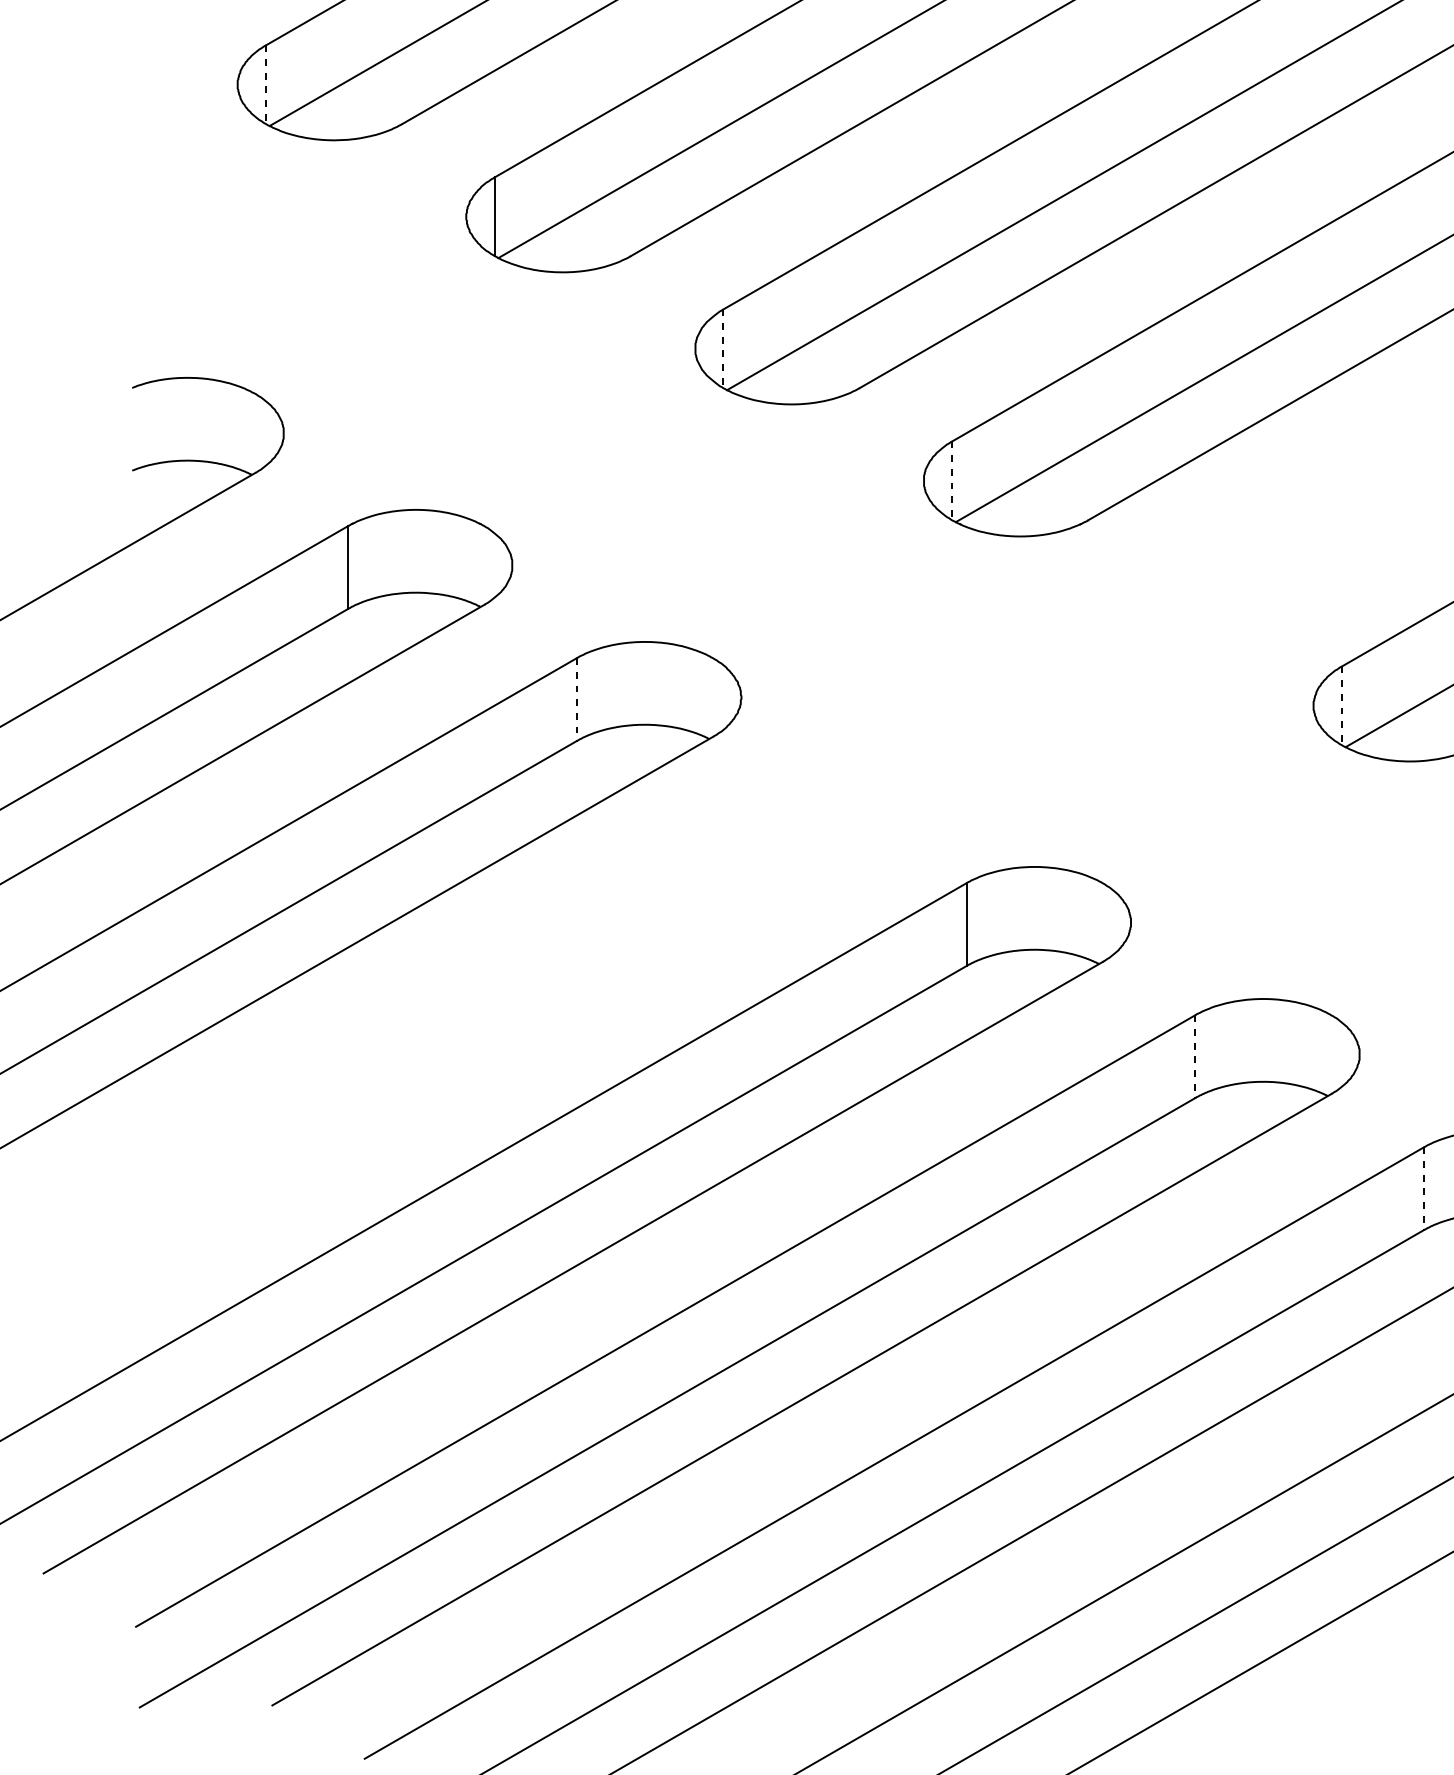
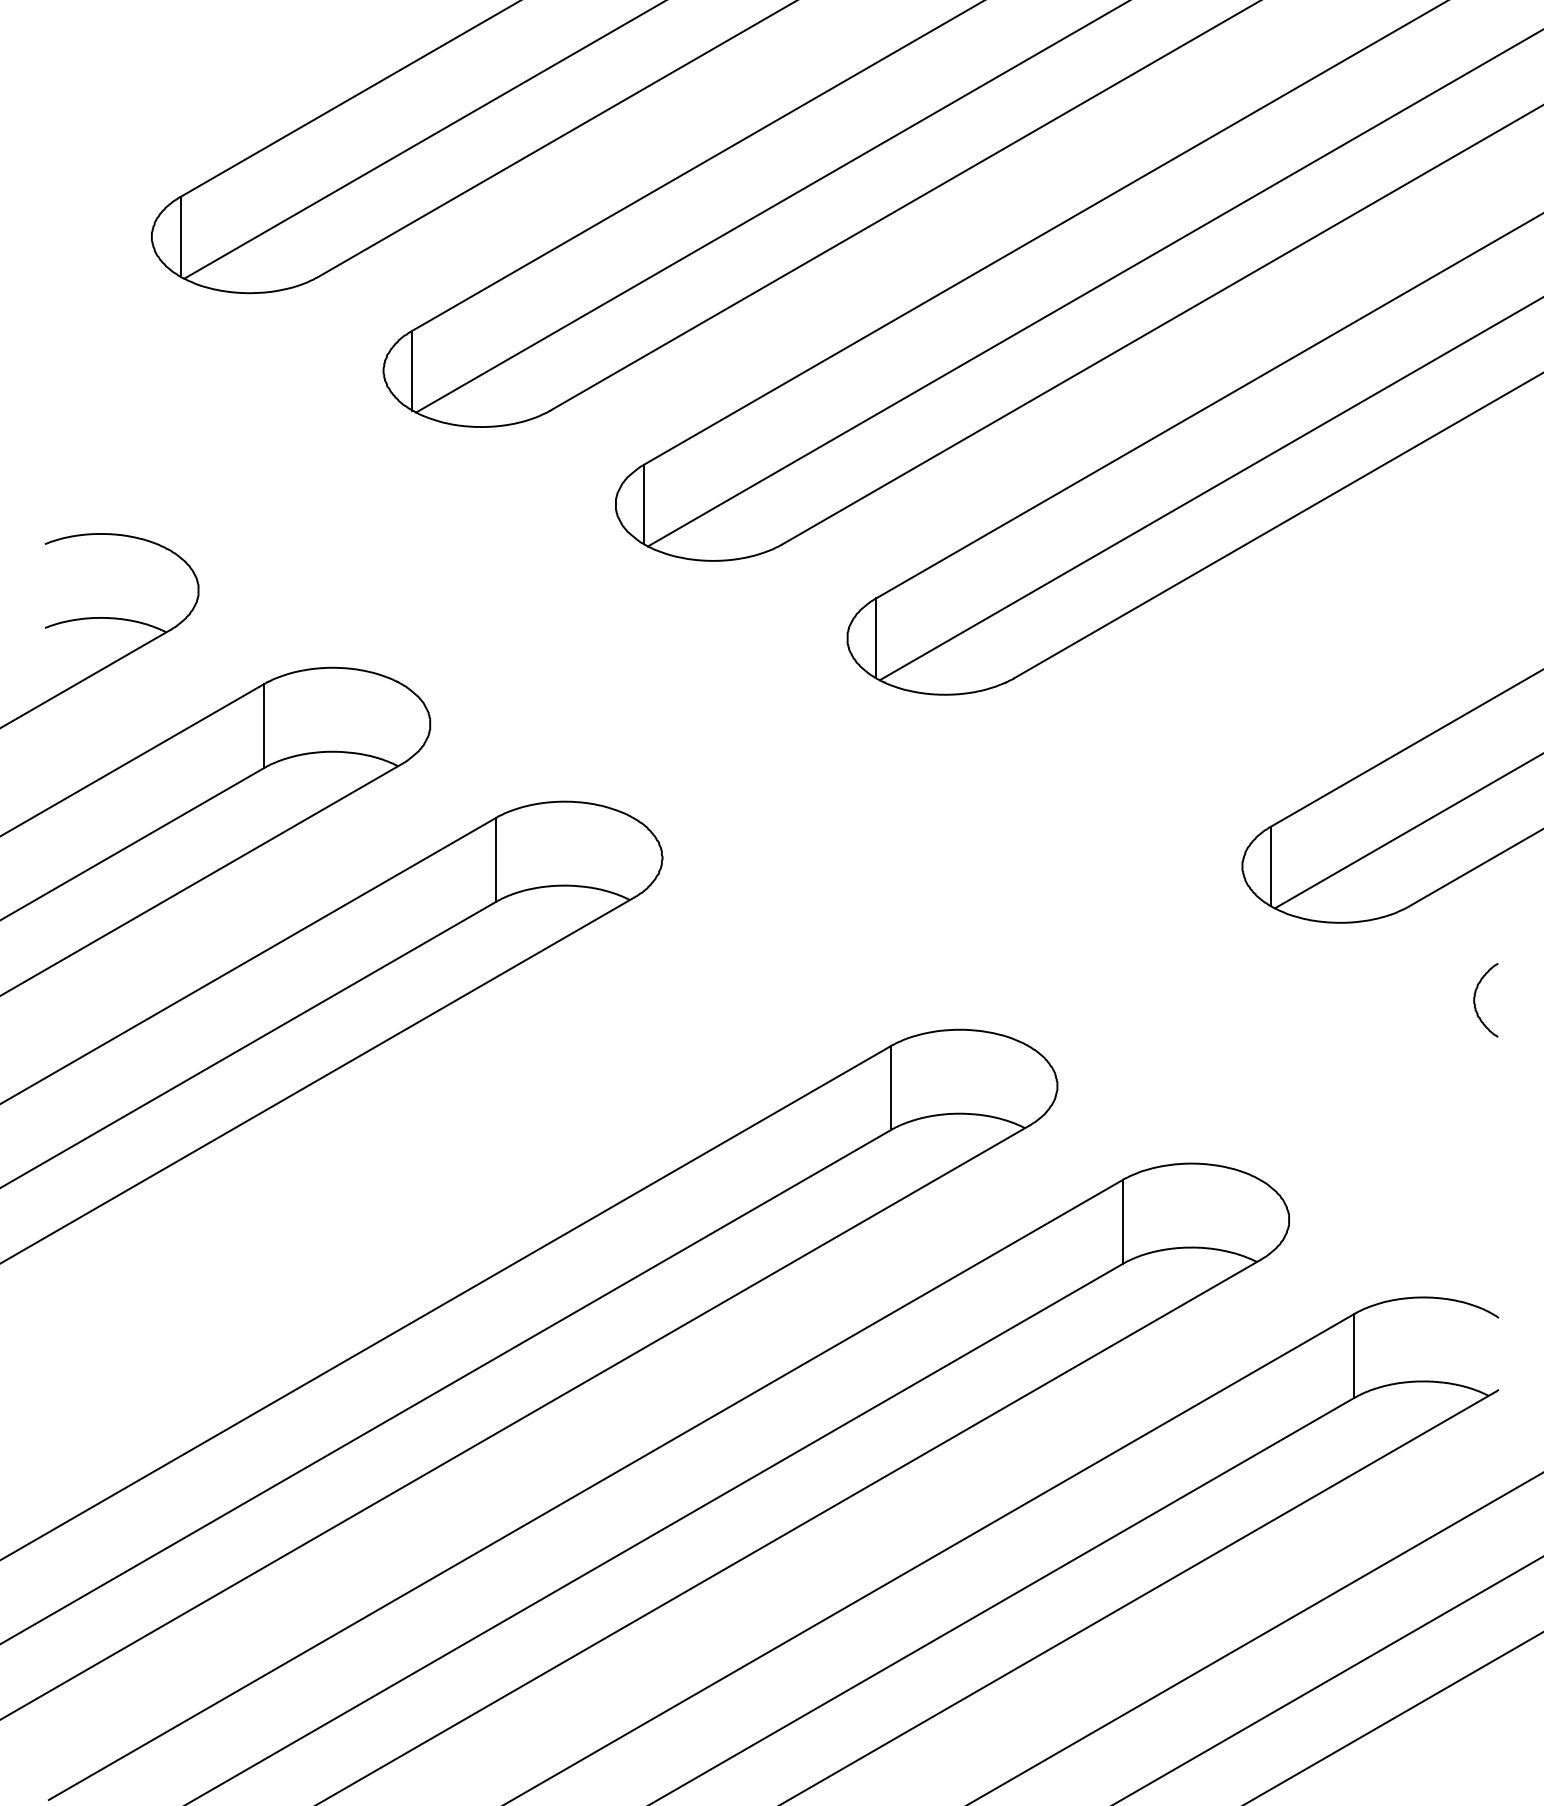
line: (265, 84) -> (180, 236), dashed -> solid
line: (723, 348) -> (644, 504), dashed -> solid
line: (952, 480) -> (876, 638), dashed -> solid
line: (576, 699) -> (495, 860), dashed -> solid
line: (1342, 705) -> (1271, 866), dashed -> solid
line: (1195, 1057) -> (1122, 1222), dashed -> solid
line: (1424, 1188) -> (1354, 1355), dashed -> solid

